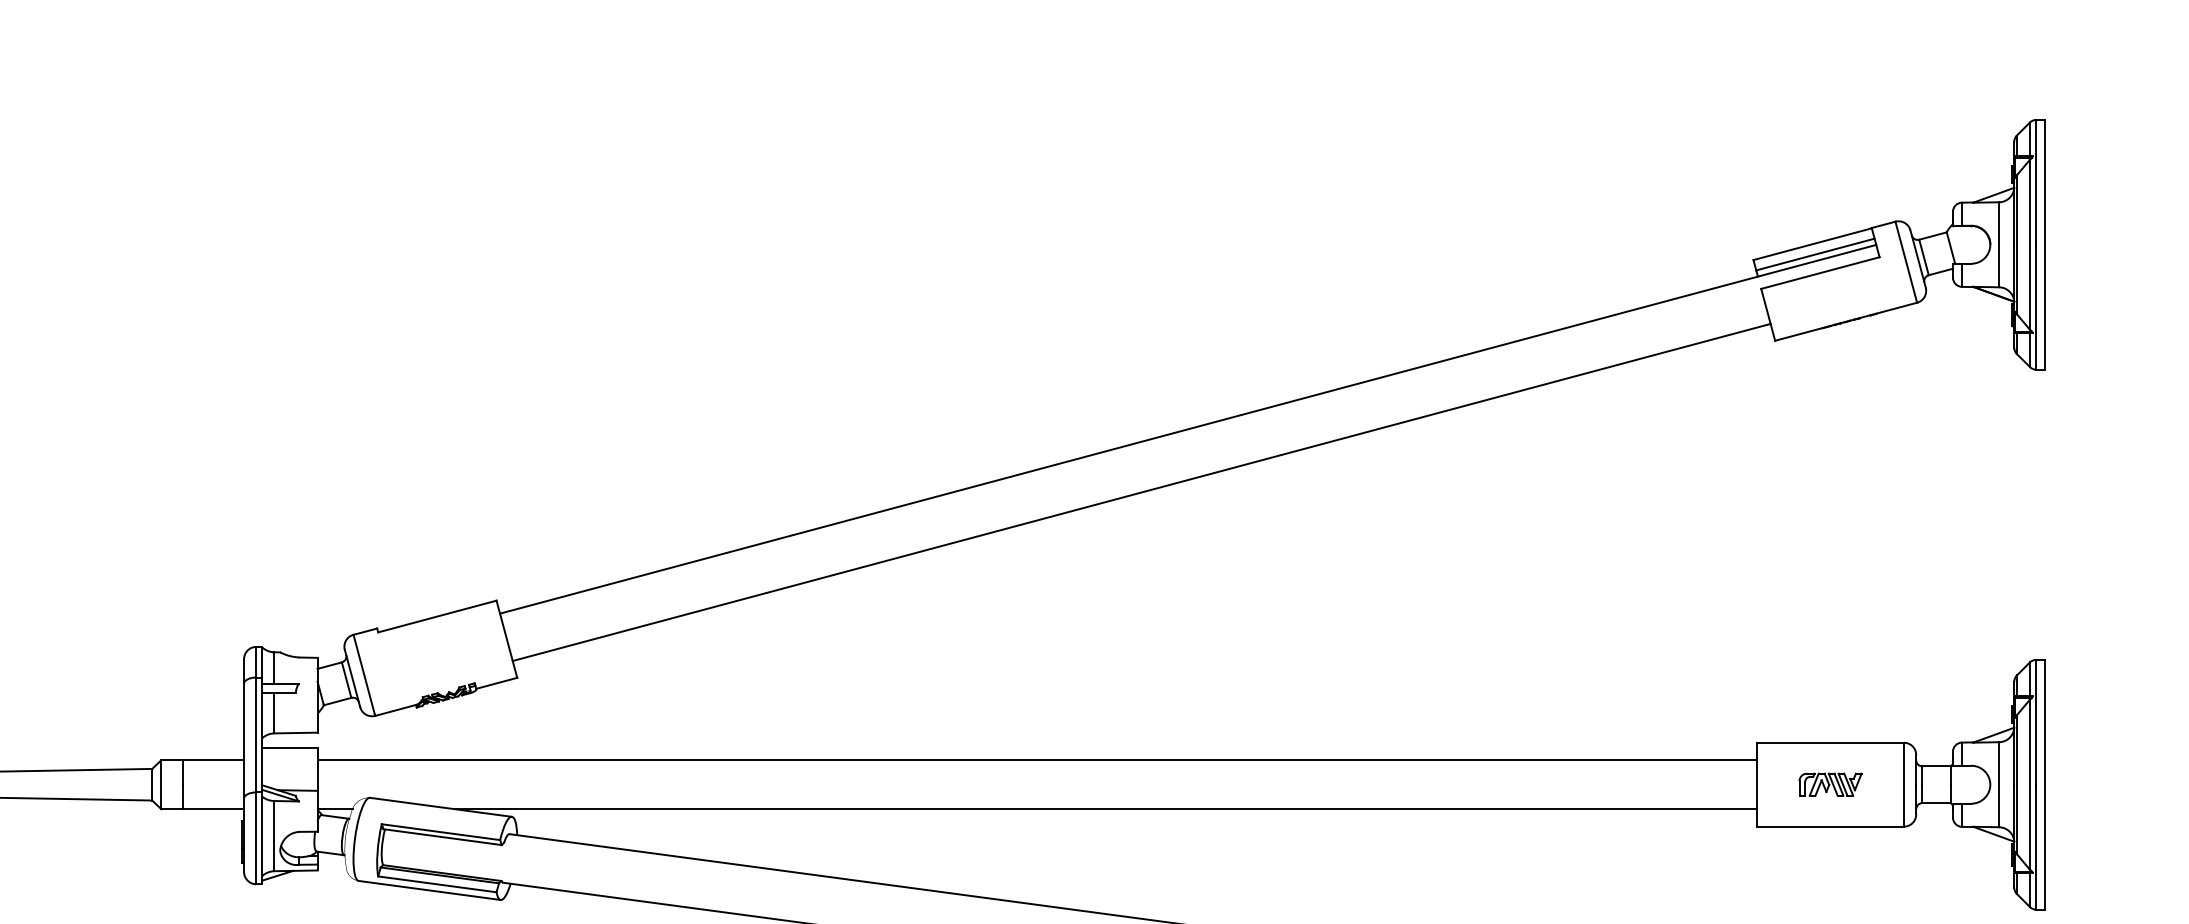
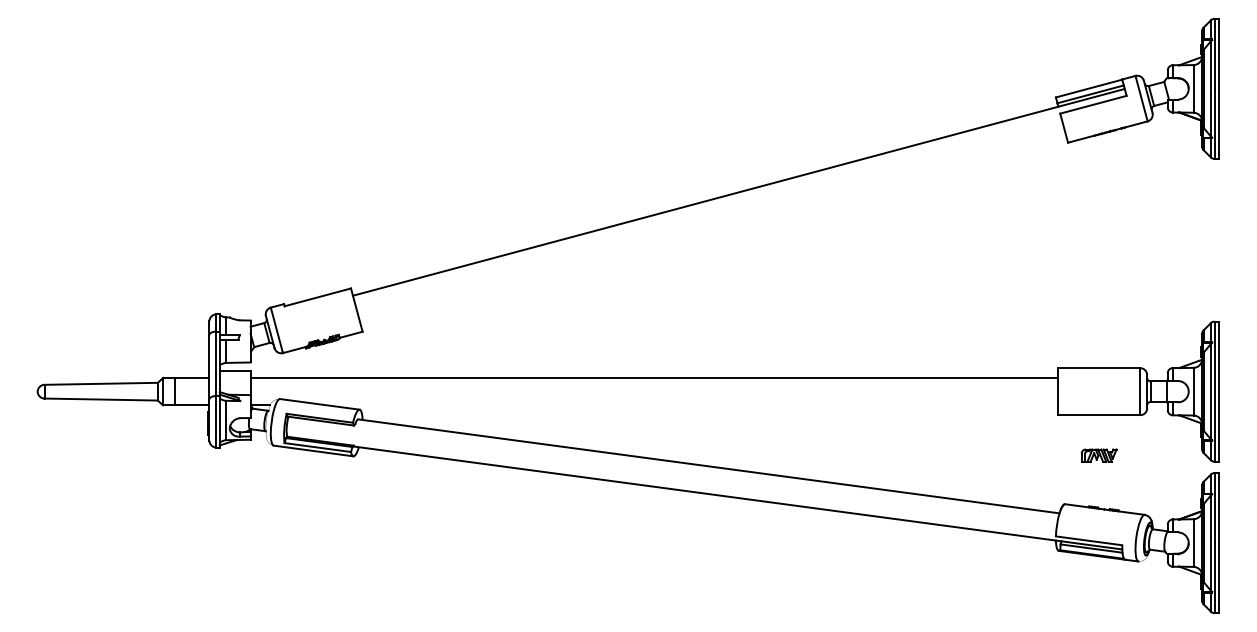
line: (1141, 491) -> (712, 227), removed
part: (1831, 784) -> (1099, 455), moved
line: (1105, 809) -> (692, 405), removed

